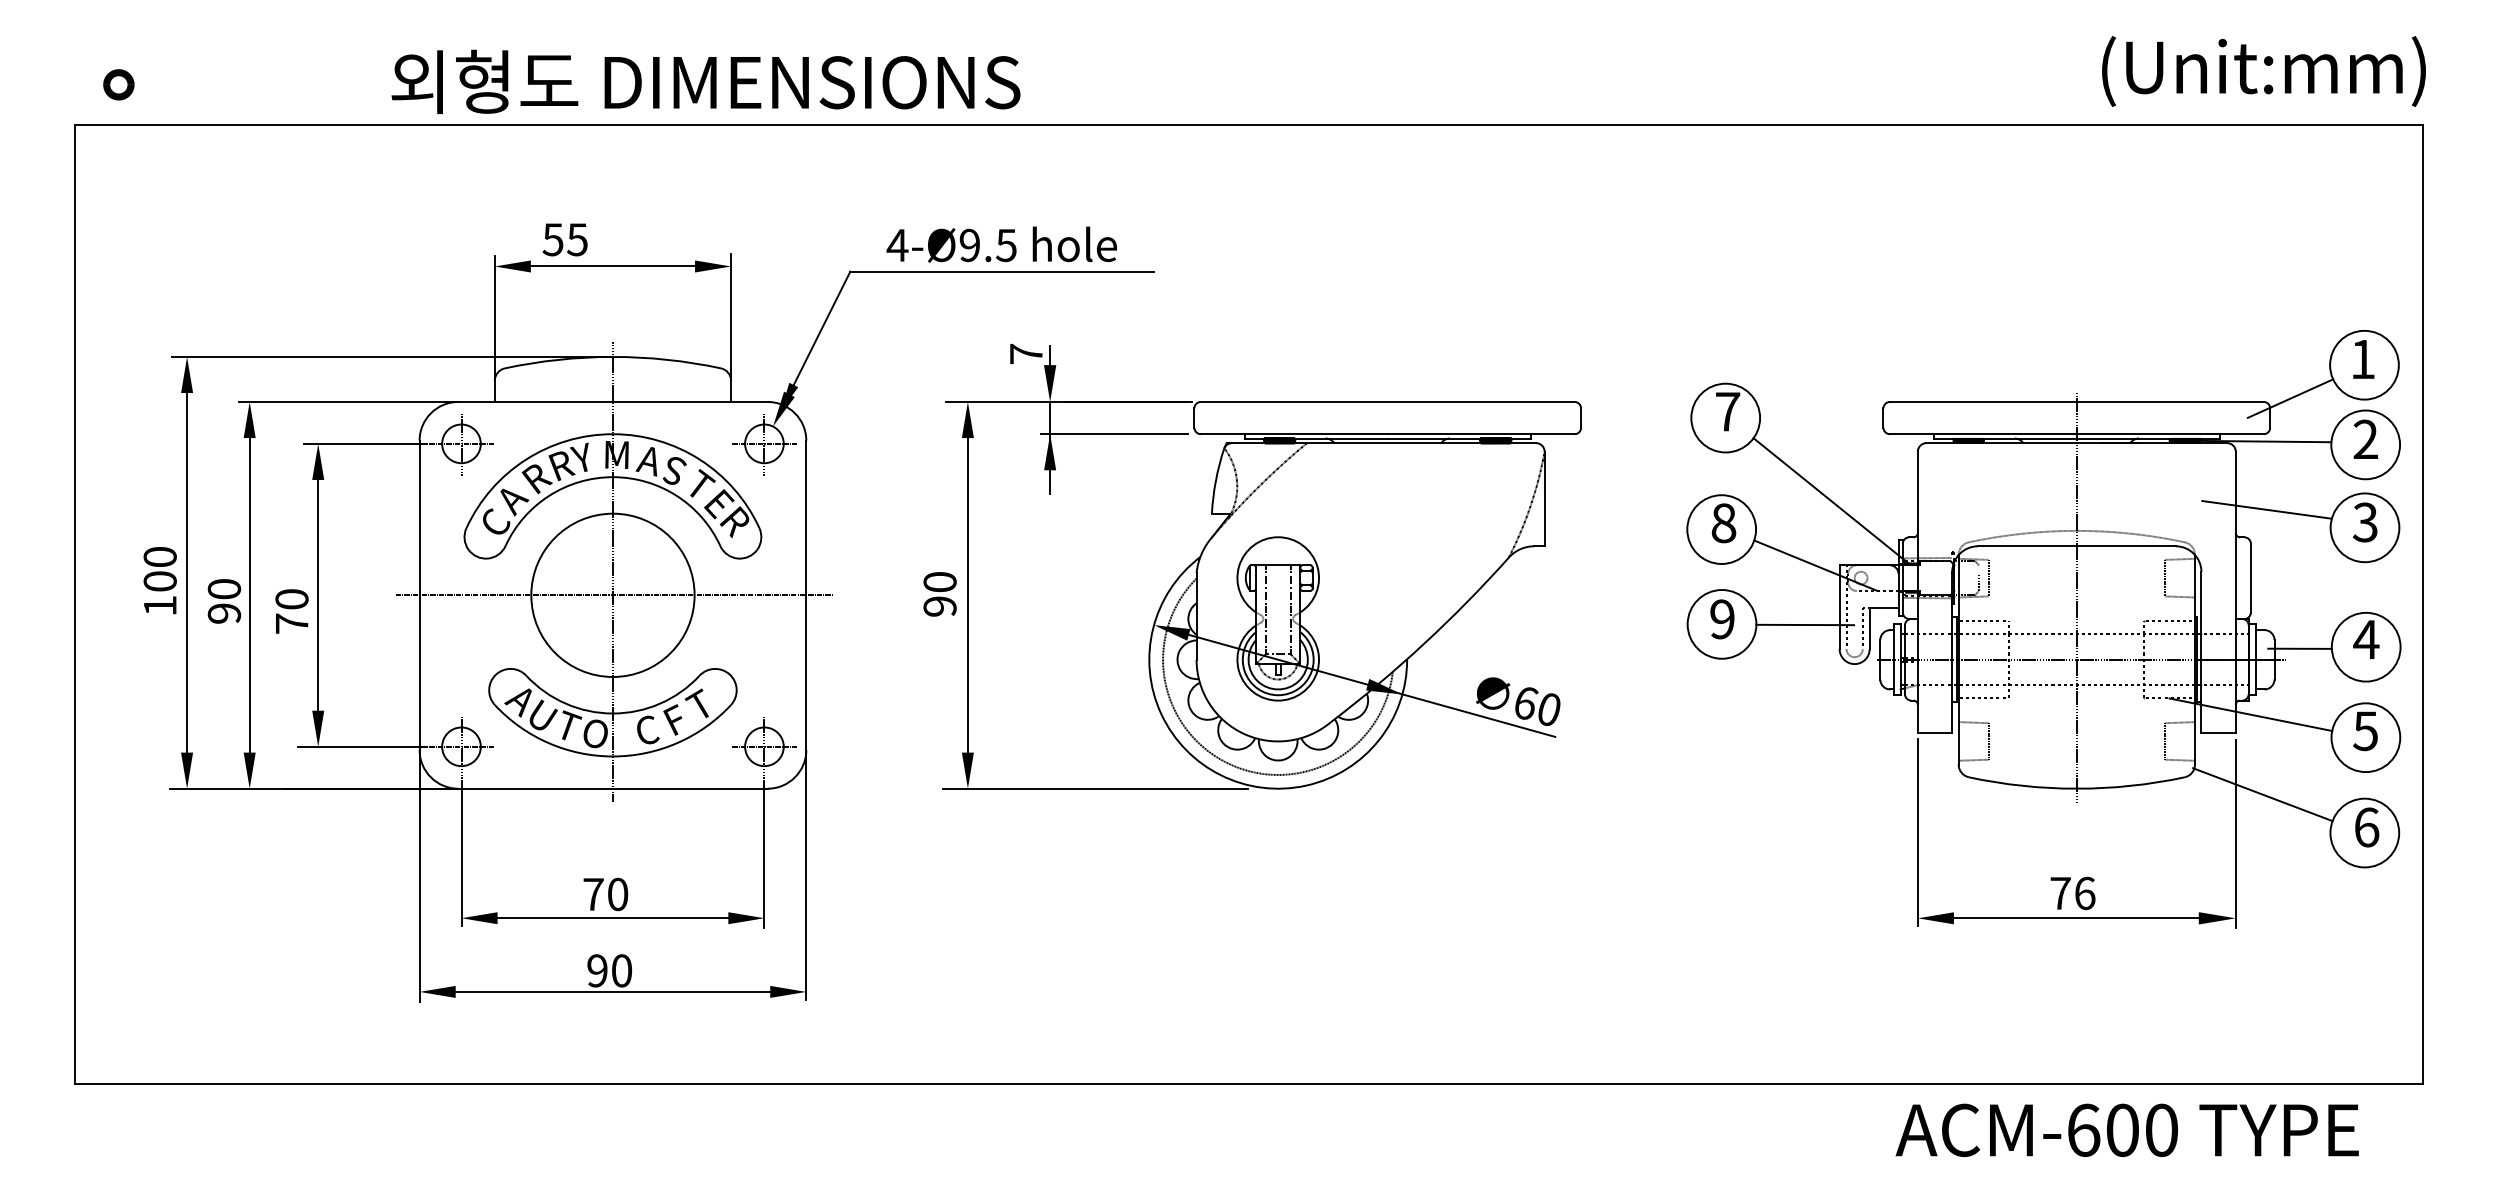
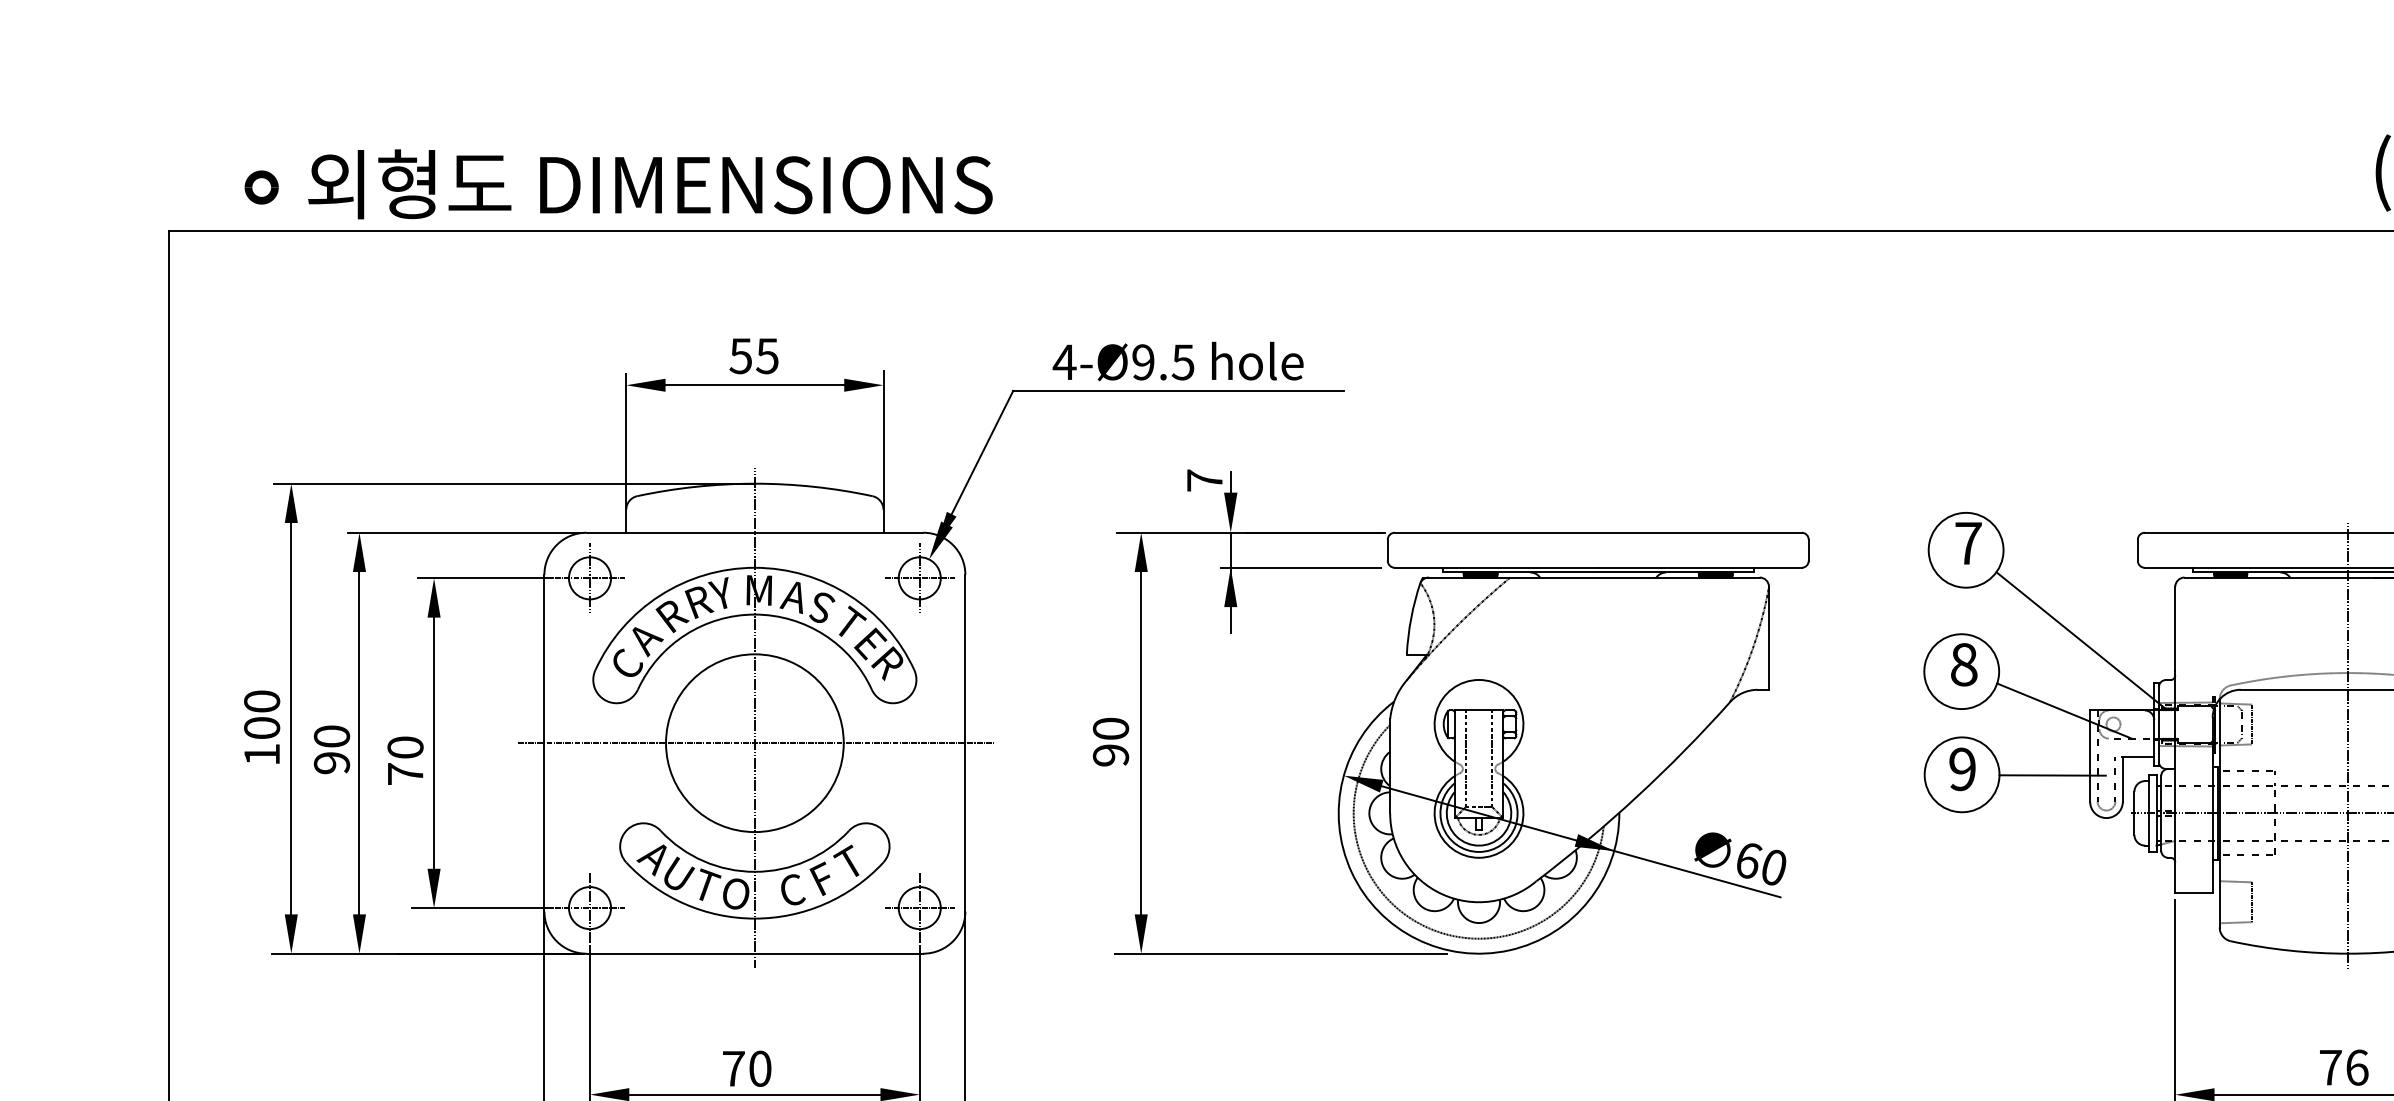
text: (705, 81) -> (649, 183), moved
part: (118, 84) -> (261, 187), moved
text: (564, 239) -> (753, 355), moved

